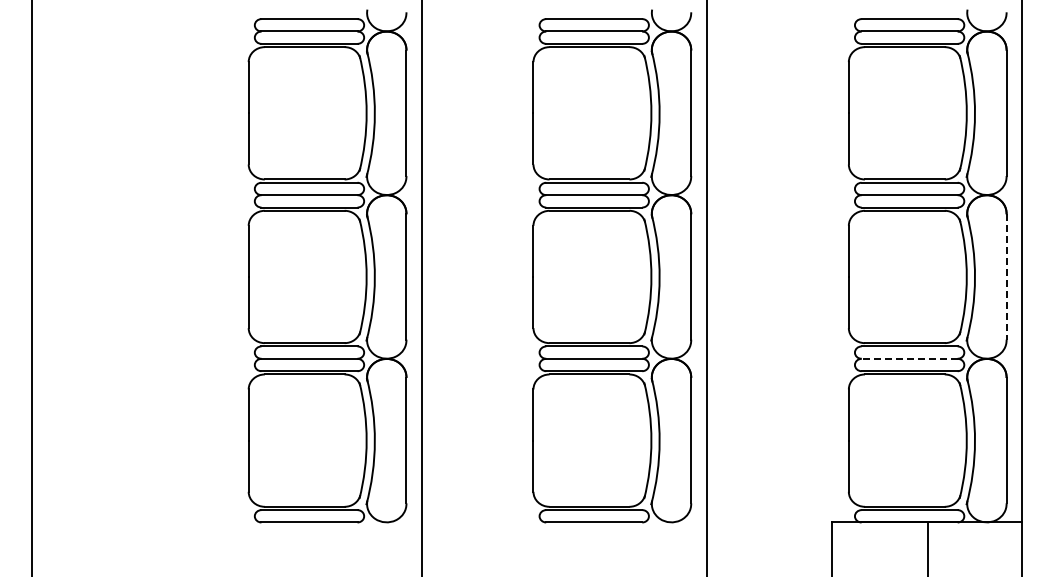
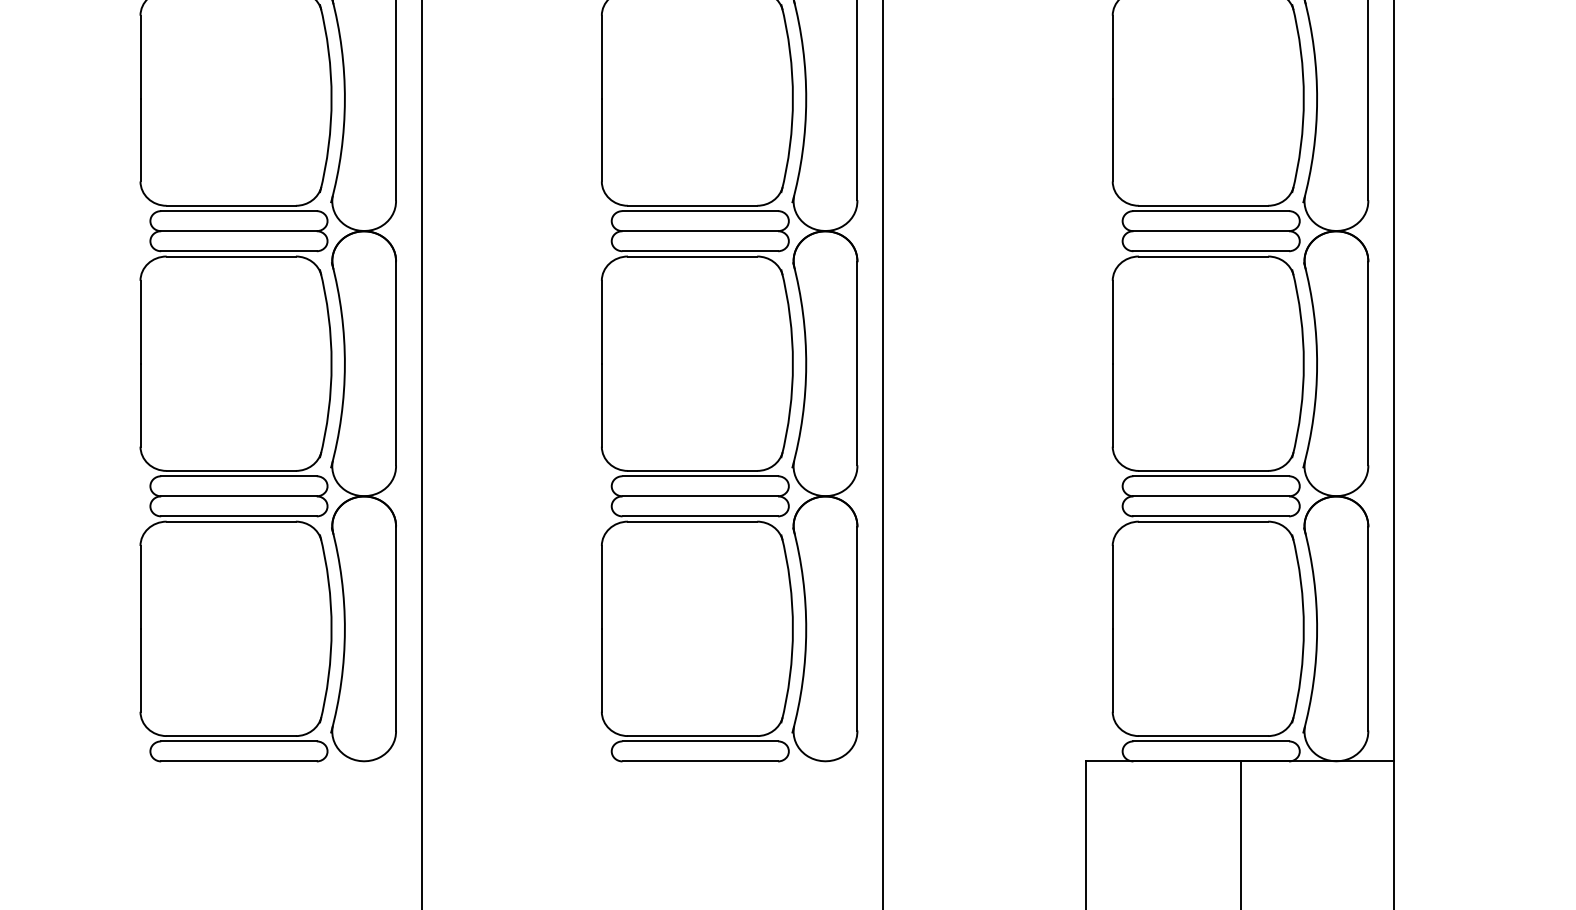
line: (1006, 276) -> (1368, 362), dashed -> solid
line: (909, 358) -> (1210, 495), dashed -> solid

